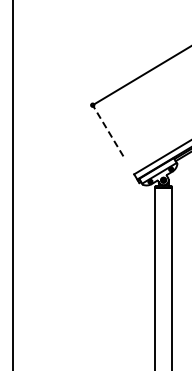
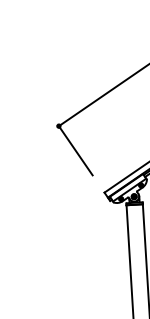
line: (107, 130) -> (75, 150), dashed -> solid

